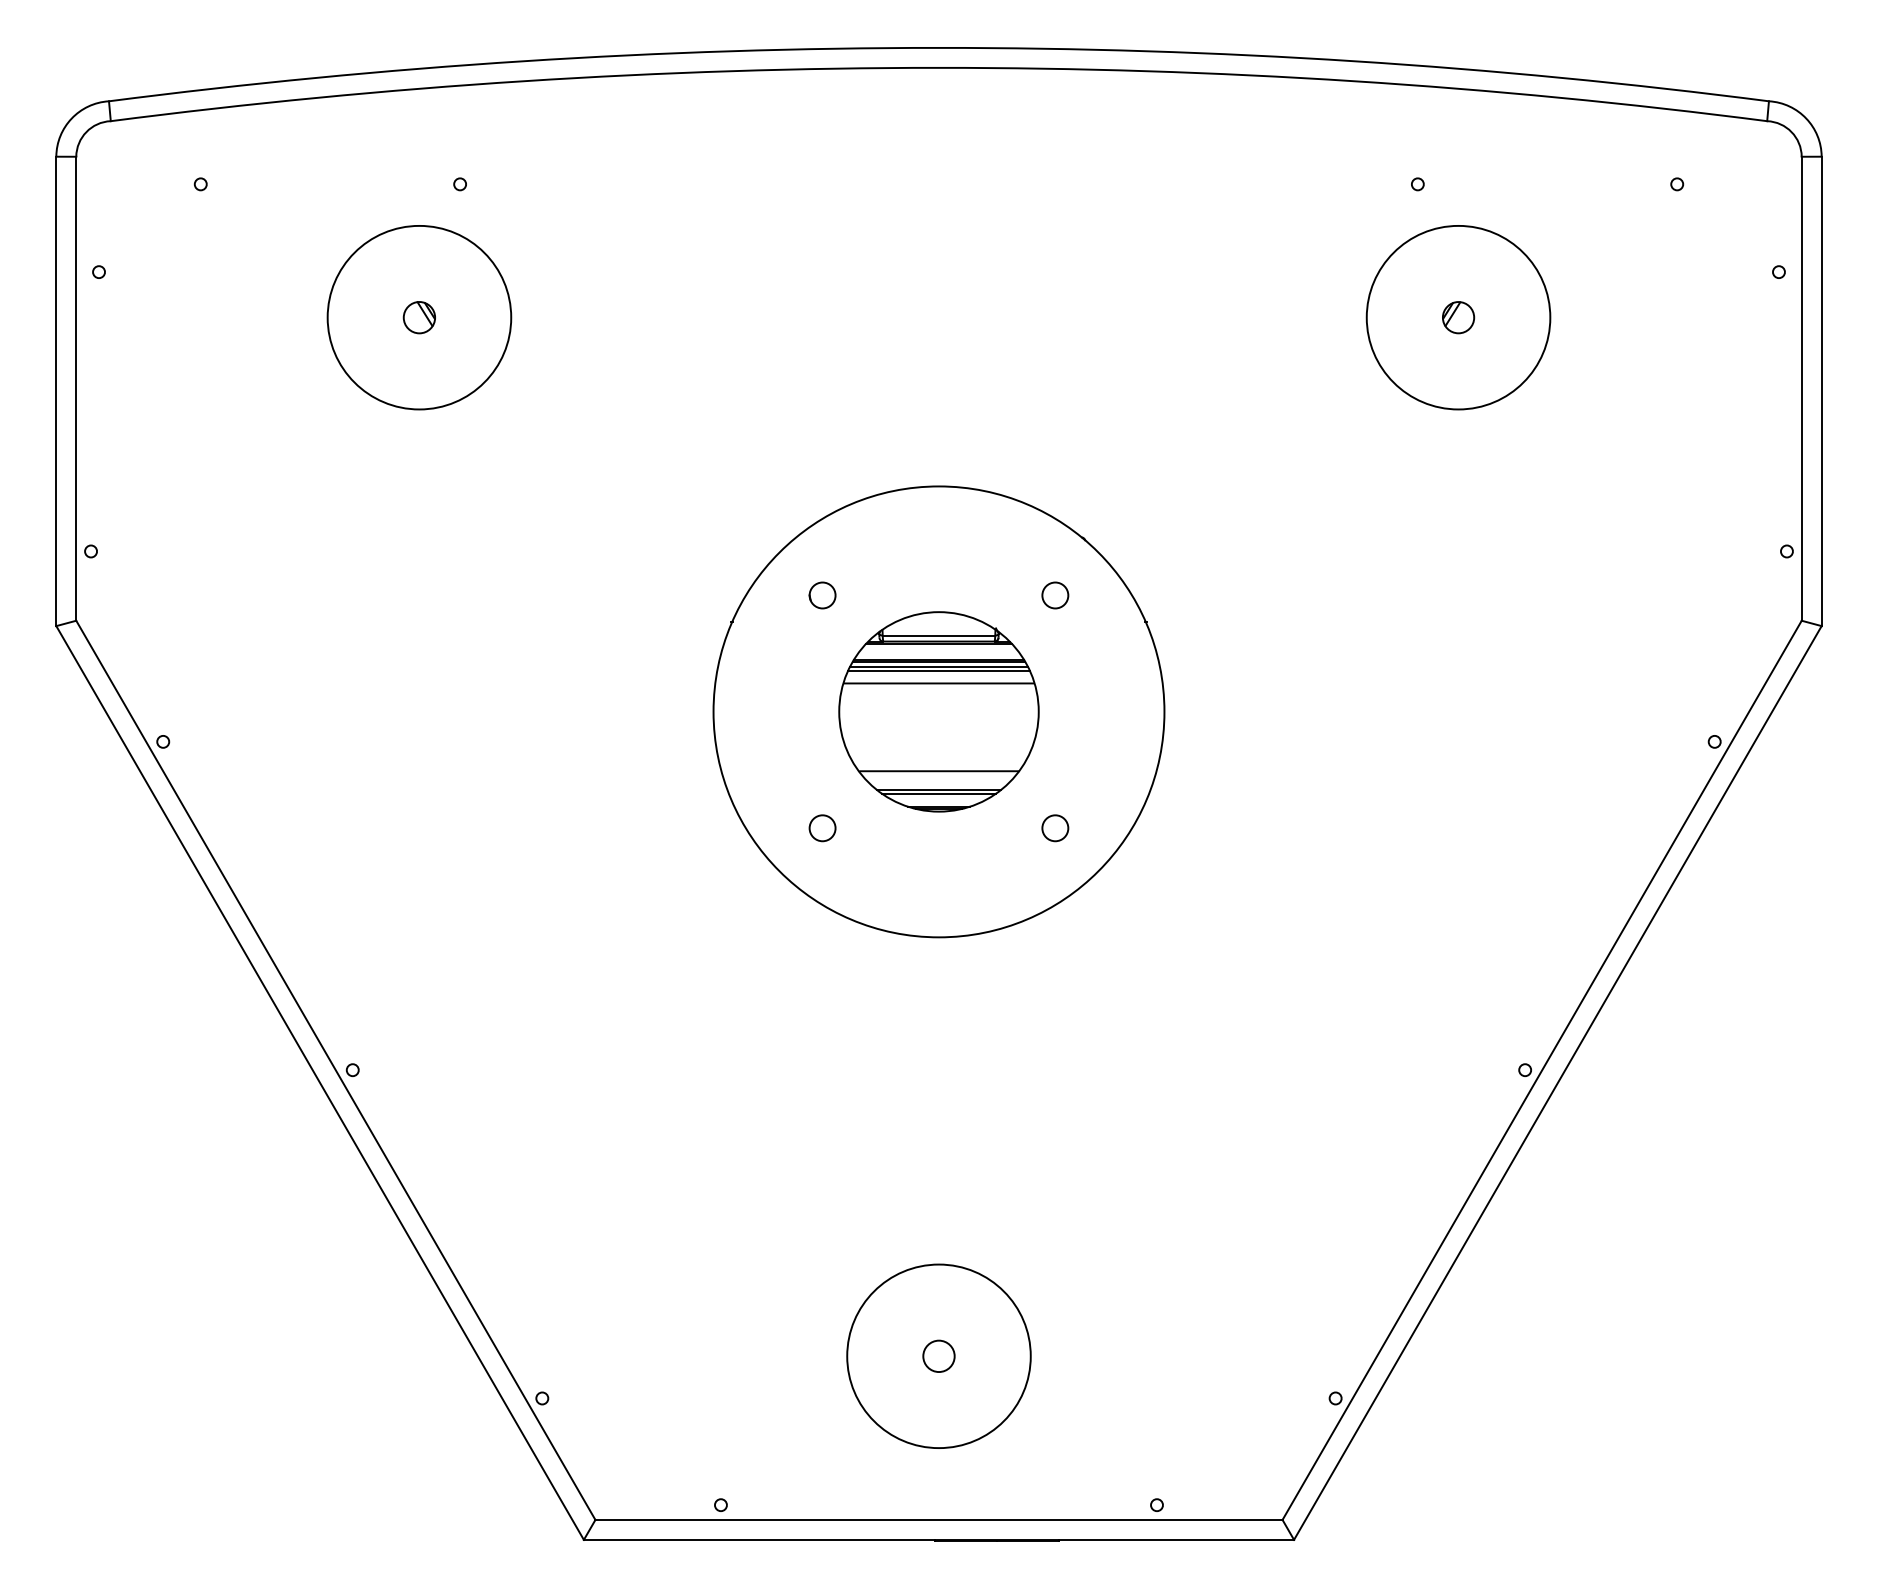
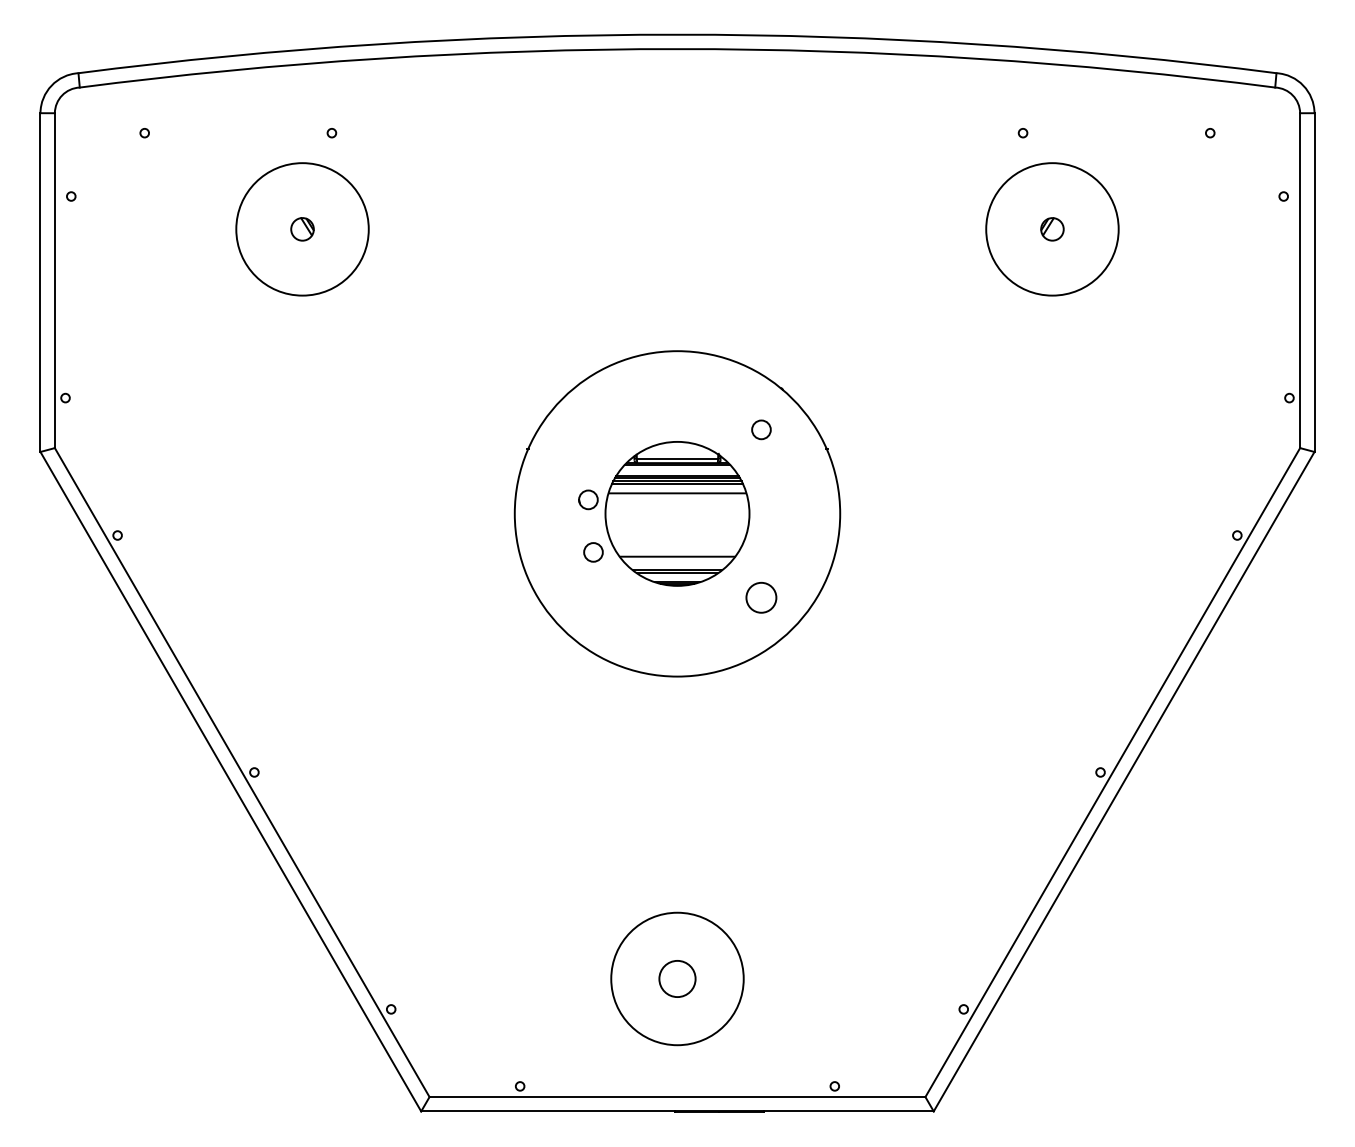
part: (822, 595) -> (588, 499), moved
circle: (822, 828) -> (593, 552), moved
circle: (1055, 828) -> (761, 598), size x1.6
circle: (938, 1356) -> (677, 979), size x1.6

